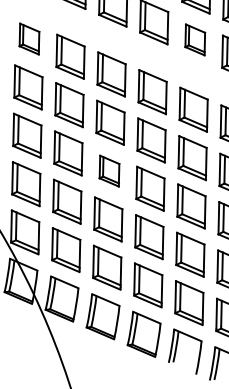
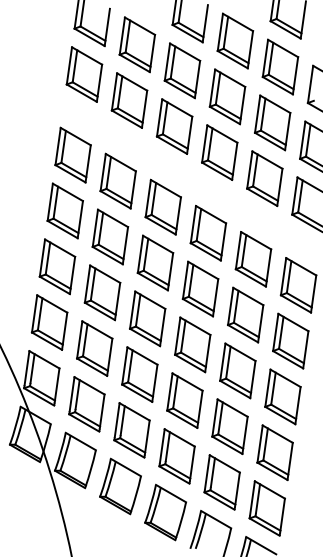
part: (28, 38) -> (72, 154), size x1.43
part: (194, 39) -> (264, 178), size x1.43
part: (109, 170) -> (147, 318), size x1.43

